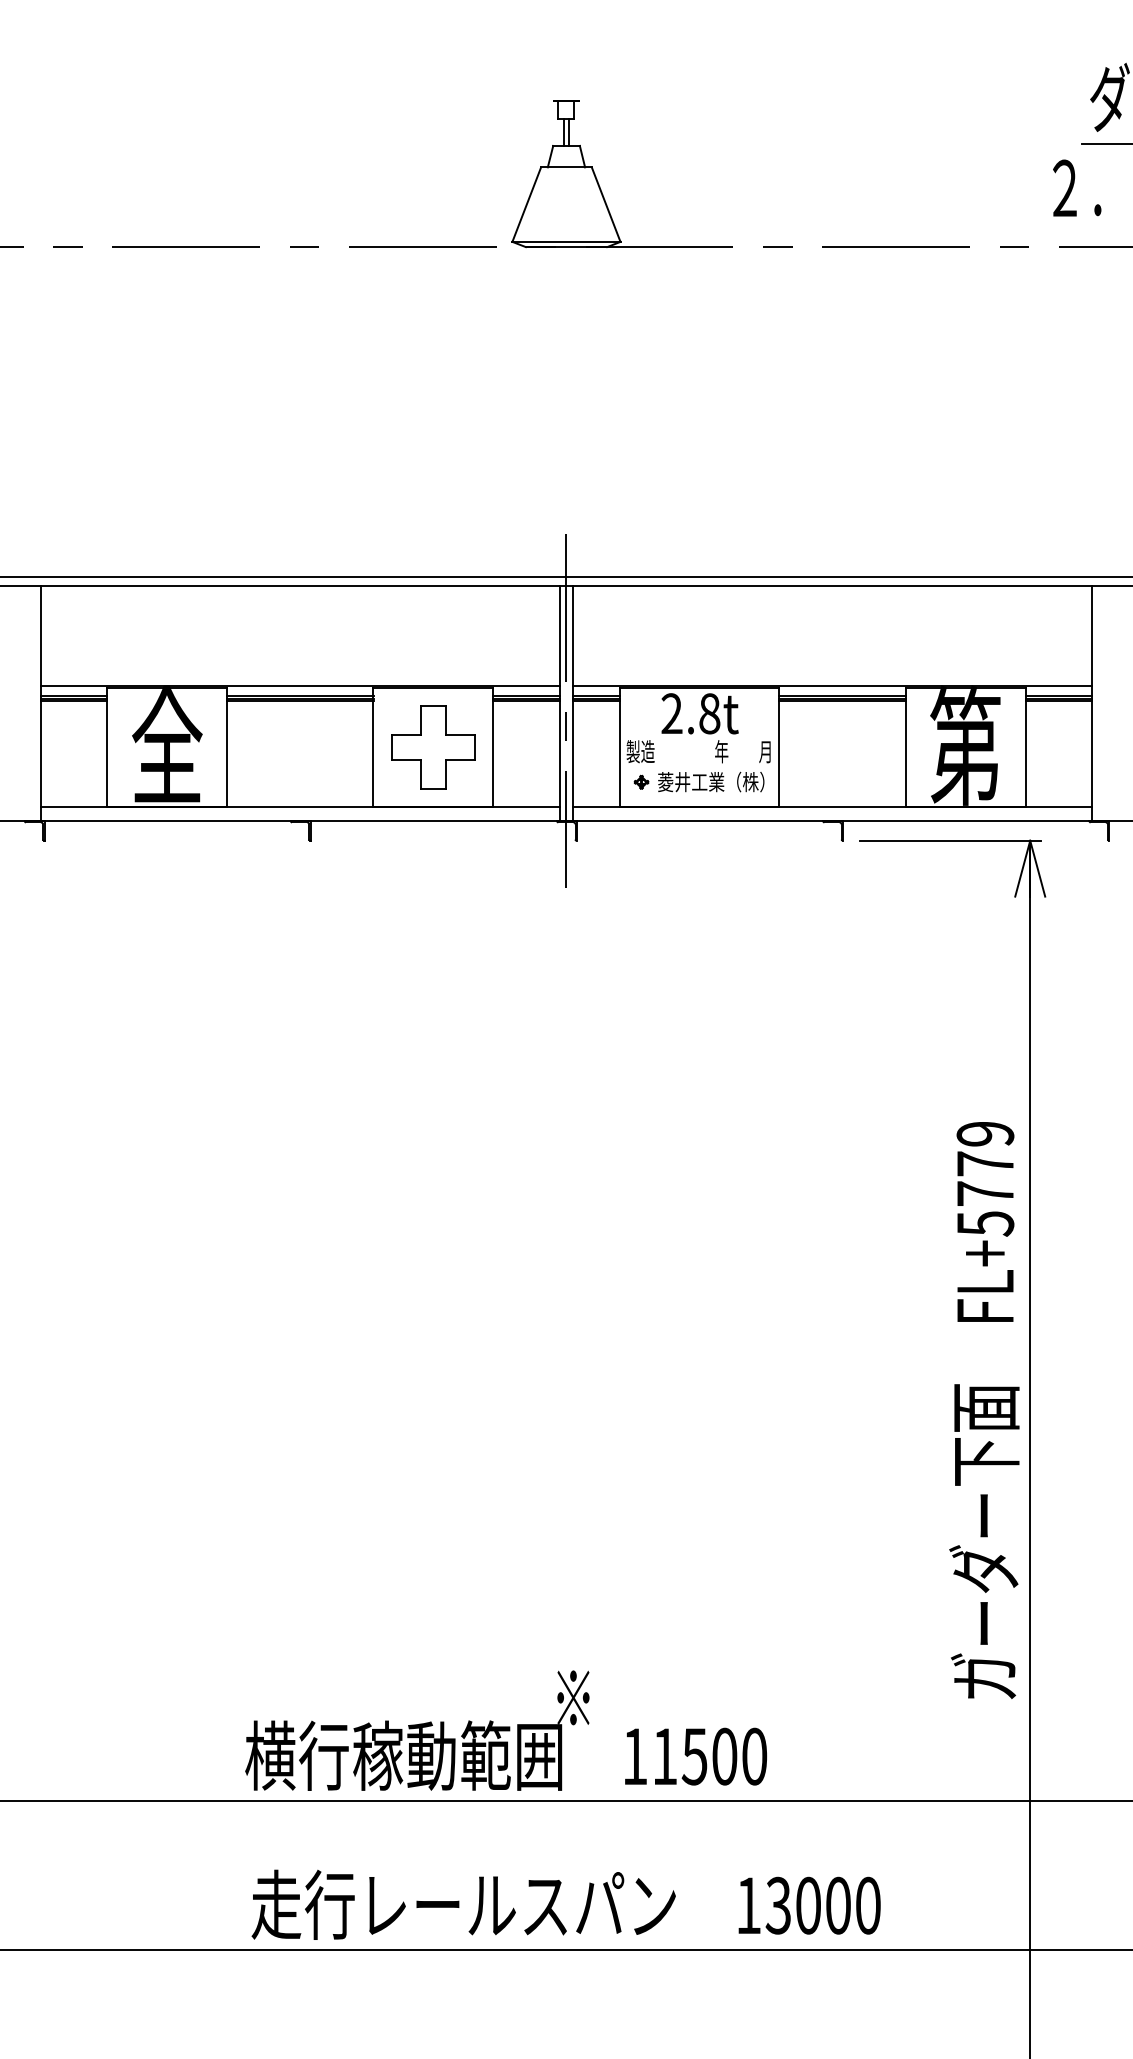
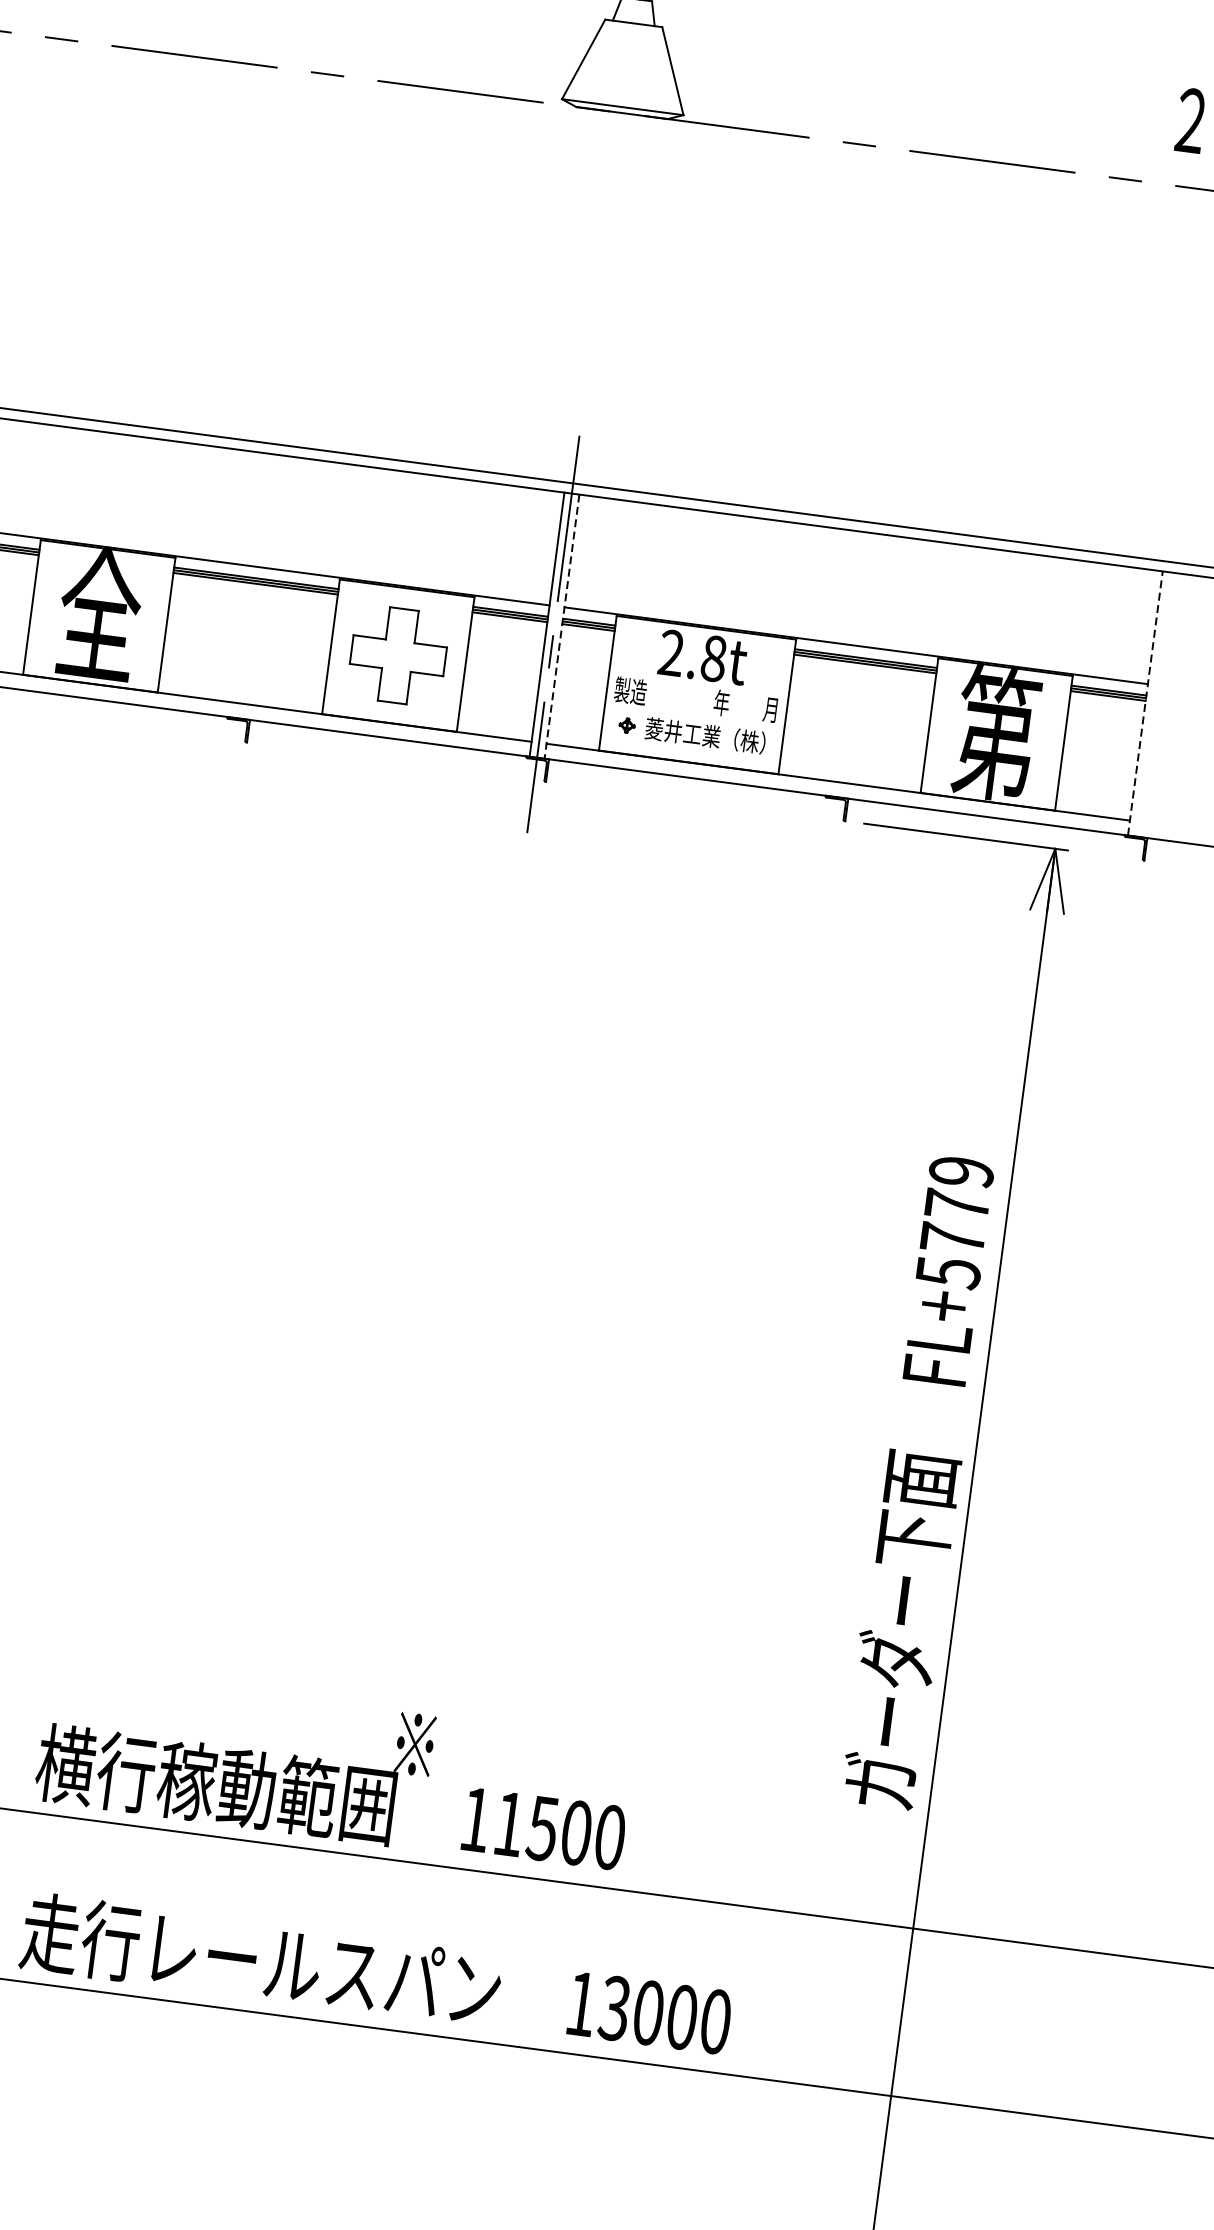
line: (573, 703) -> (562, 627), solid -> dashed
line: (1092, 703) -> (1145, 703), solid -> dashed

